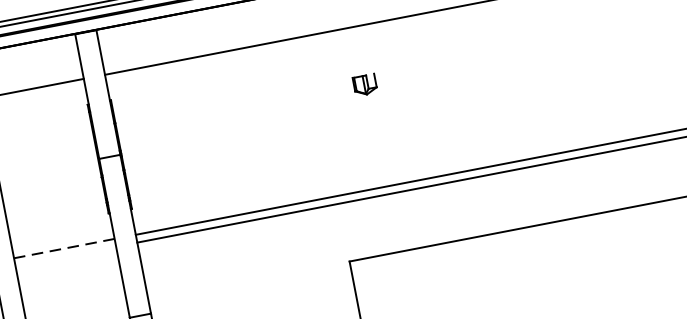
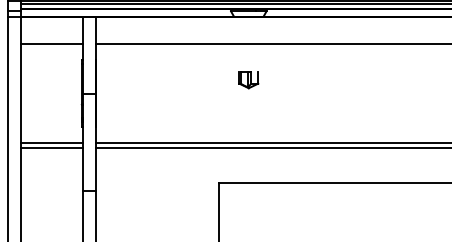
part: (364, 85) -> (248, 80), size x1.43
line: (64, 248) -> (51, 142), dashed -> solid
line: (65, 256) -> (51, 147), added

